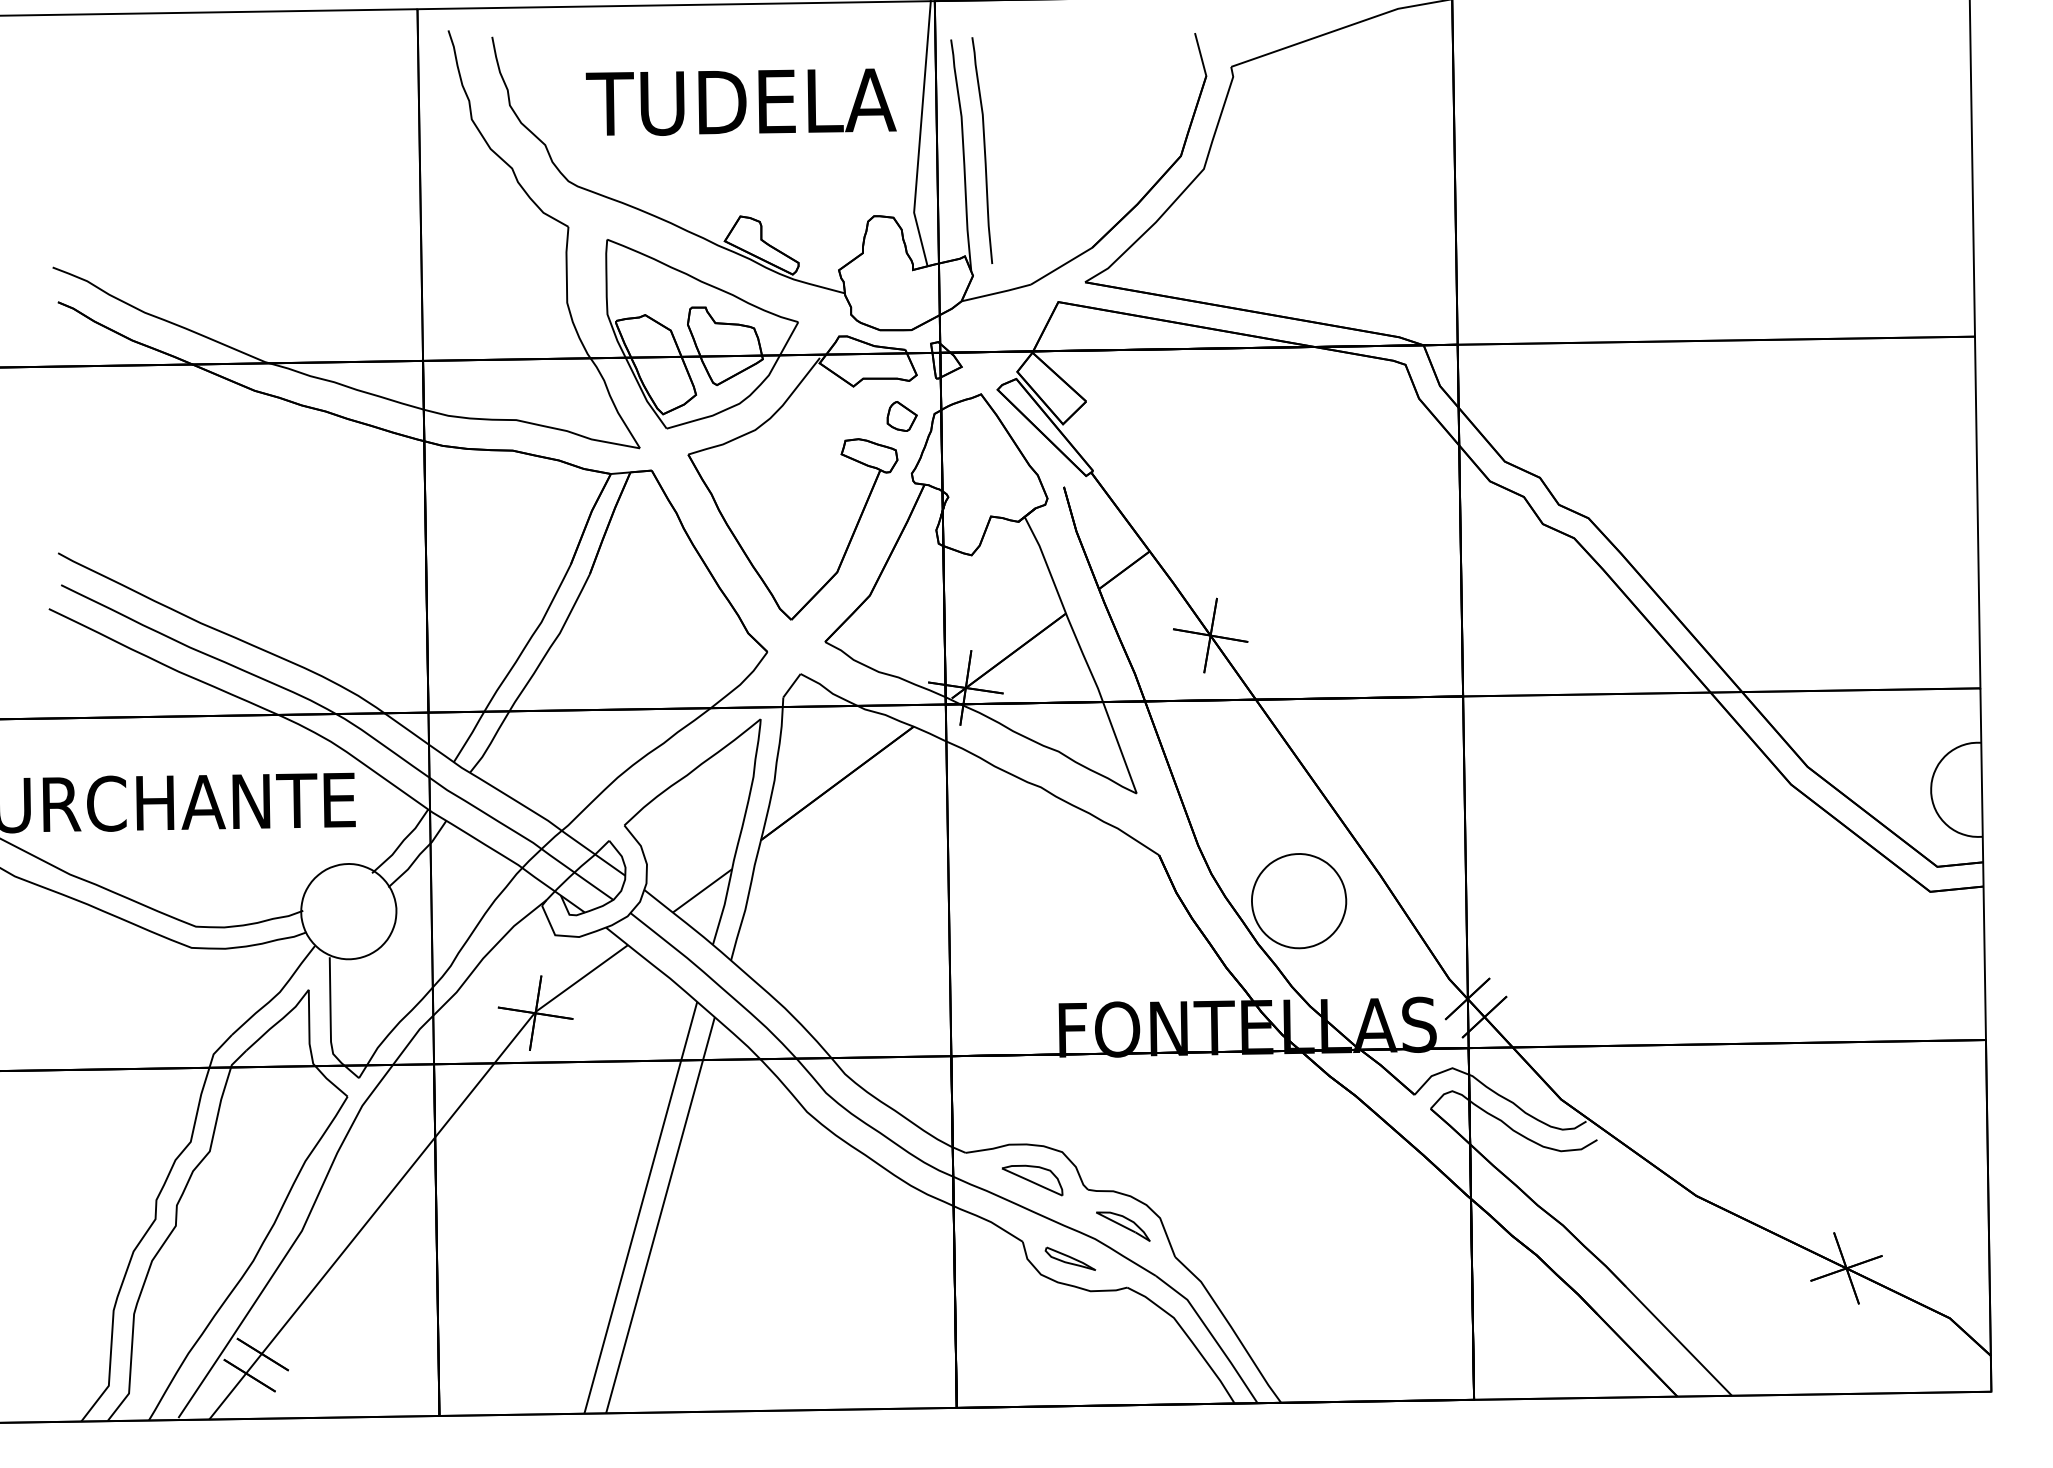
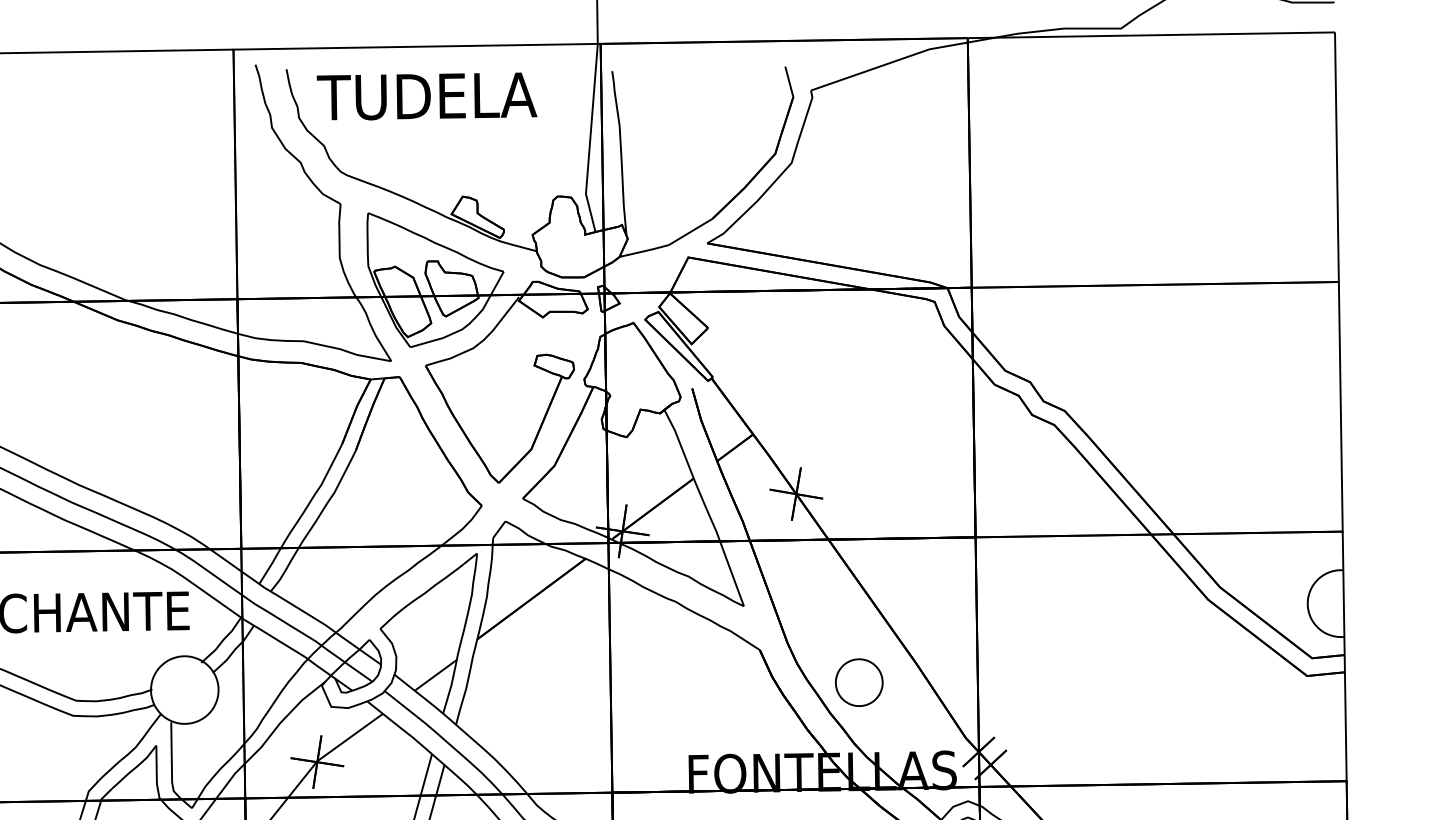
text: (740, 101) -> (426, 95), moved
curve: (984, 150) -> (635, 149), removed
part: (901, 416) -> (577, 338), removed
part: (1299, 901) -> (859, 682), size x0.7

